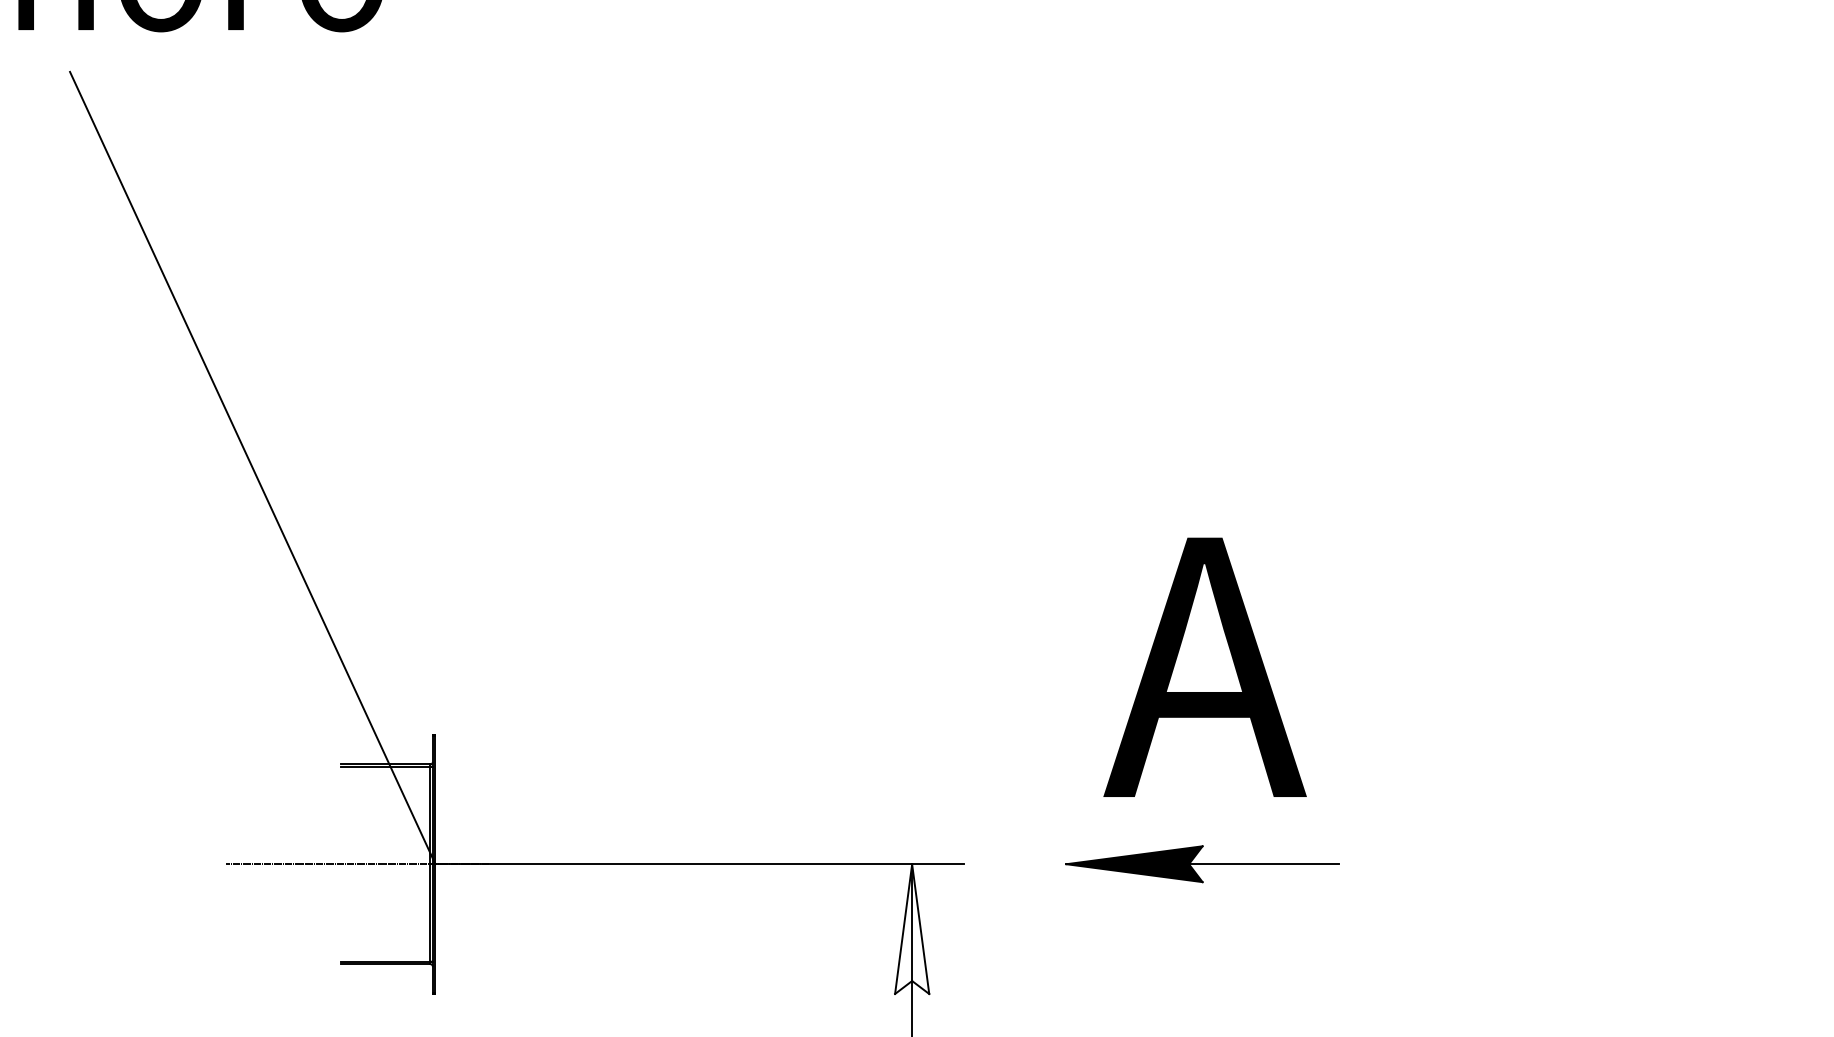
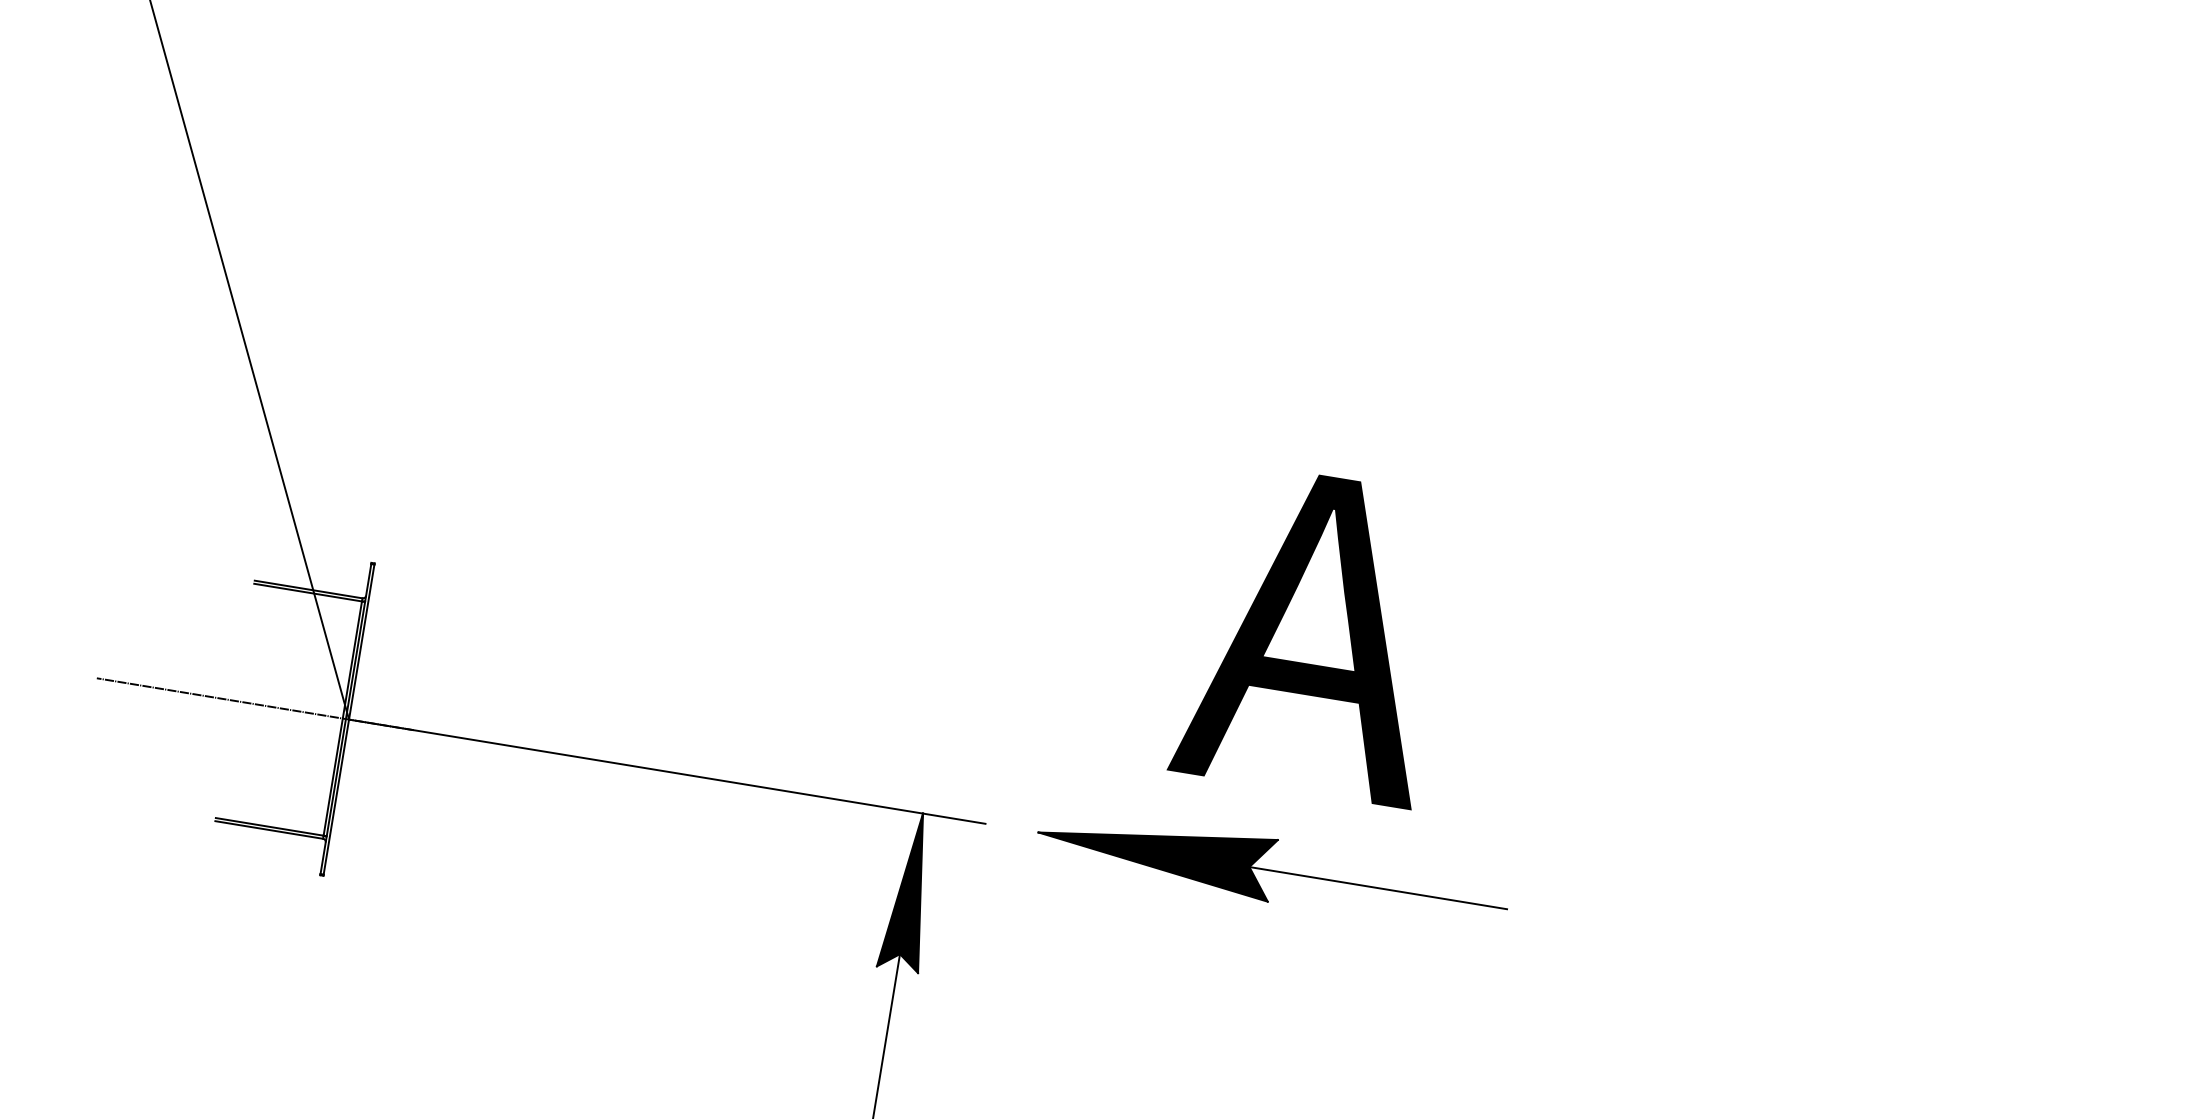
part: (1202, 863) -> (1272, 869), size x1.43
fill: (912, 928) -> (910, 890), added

